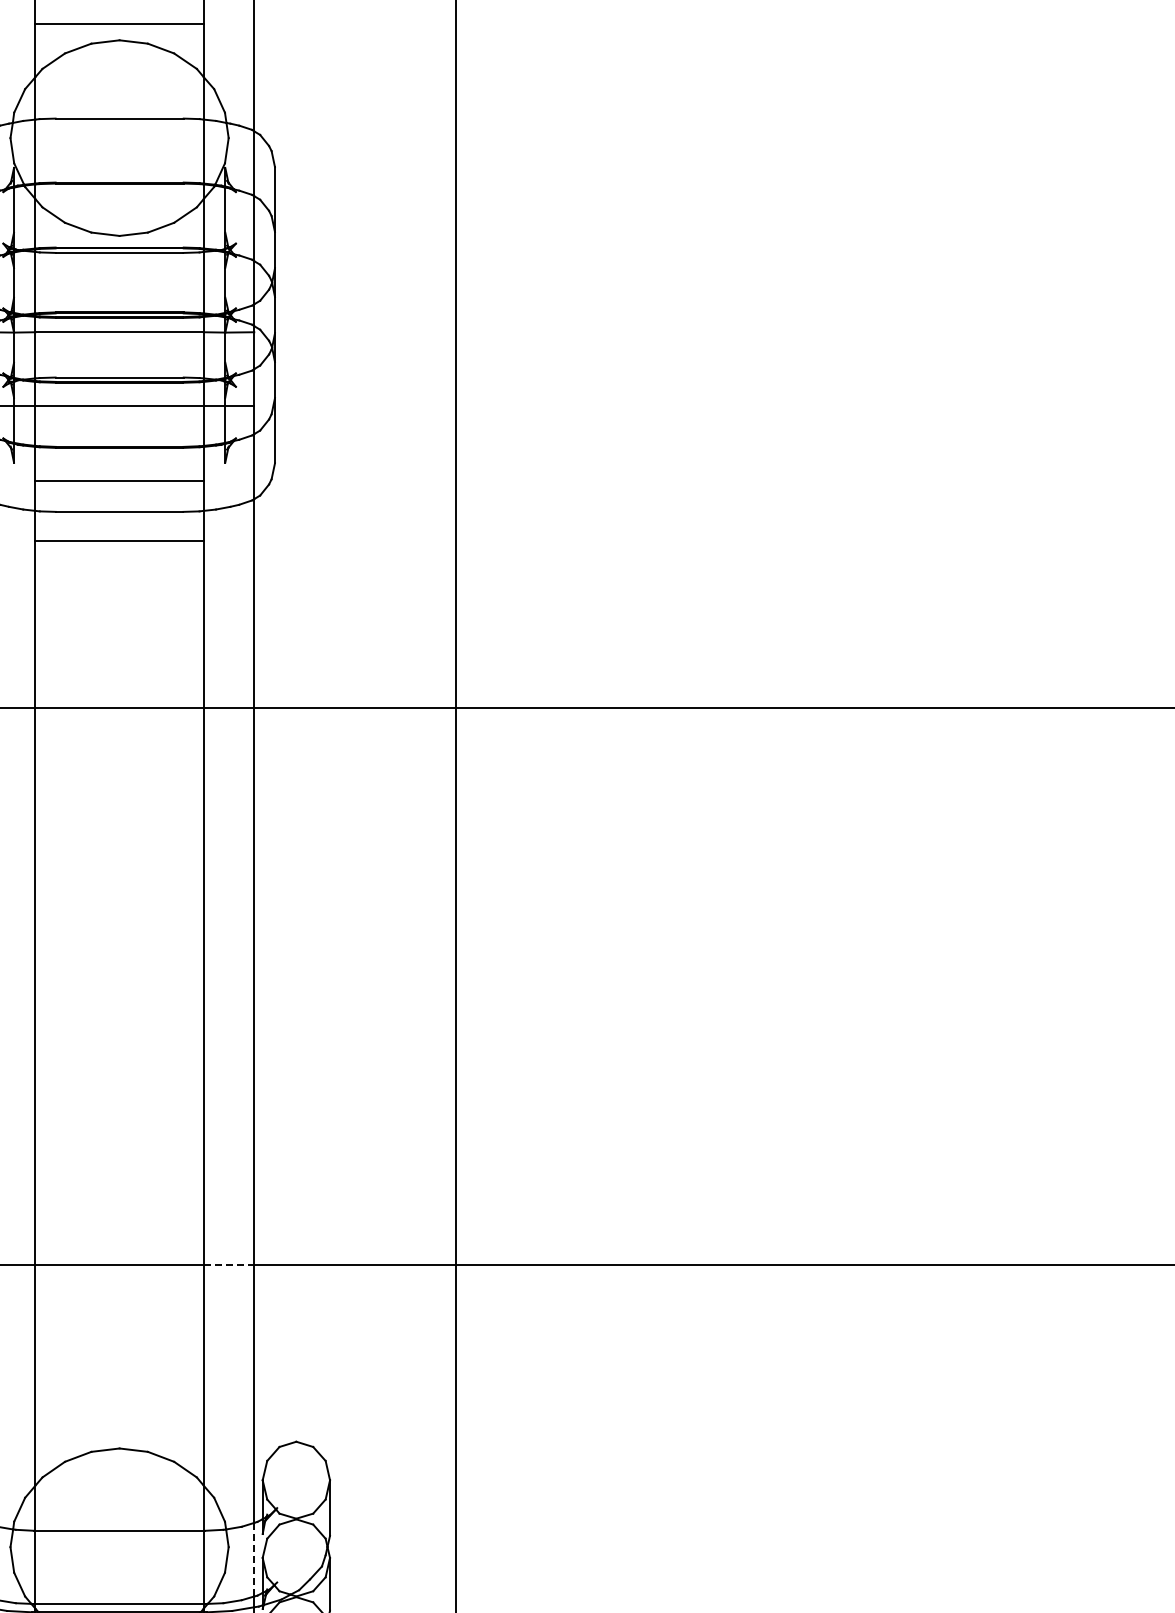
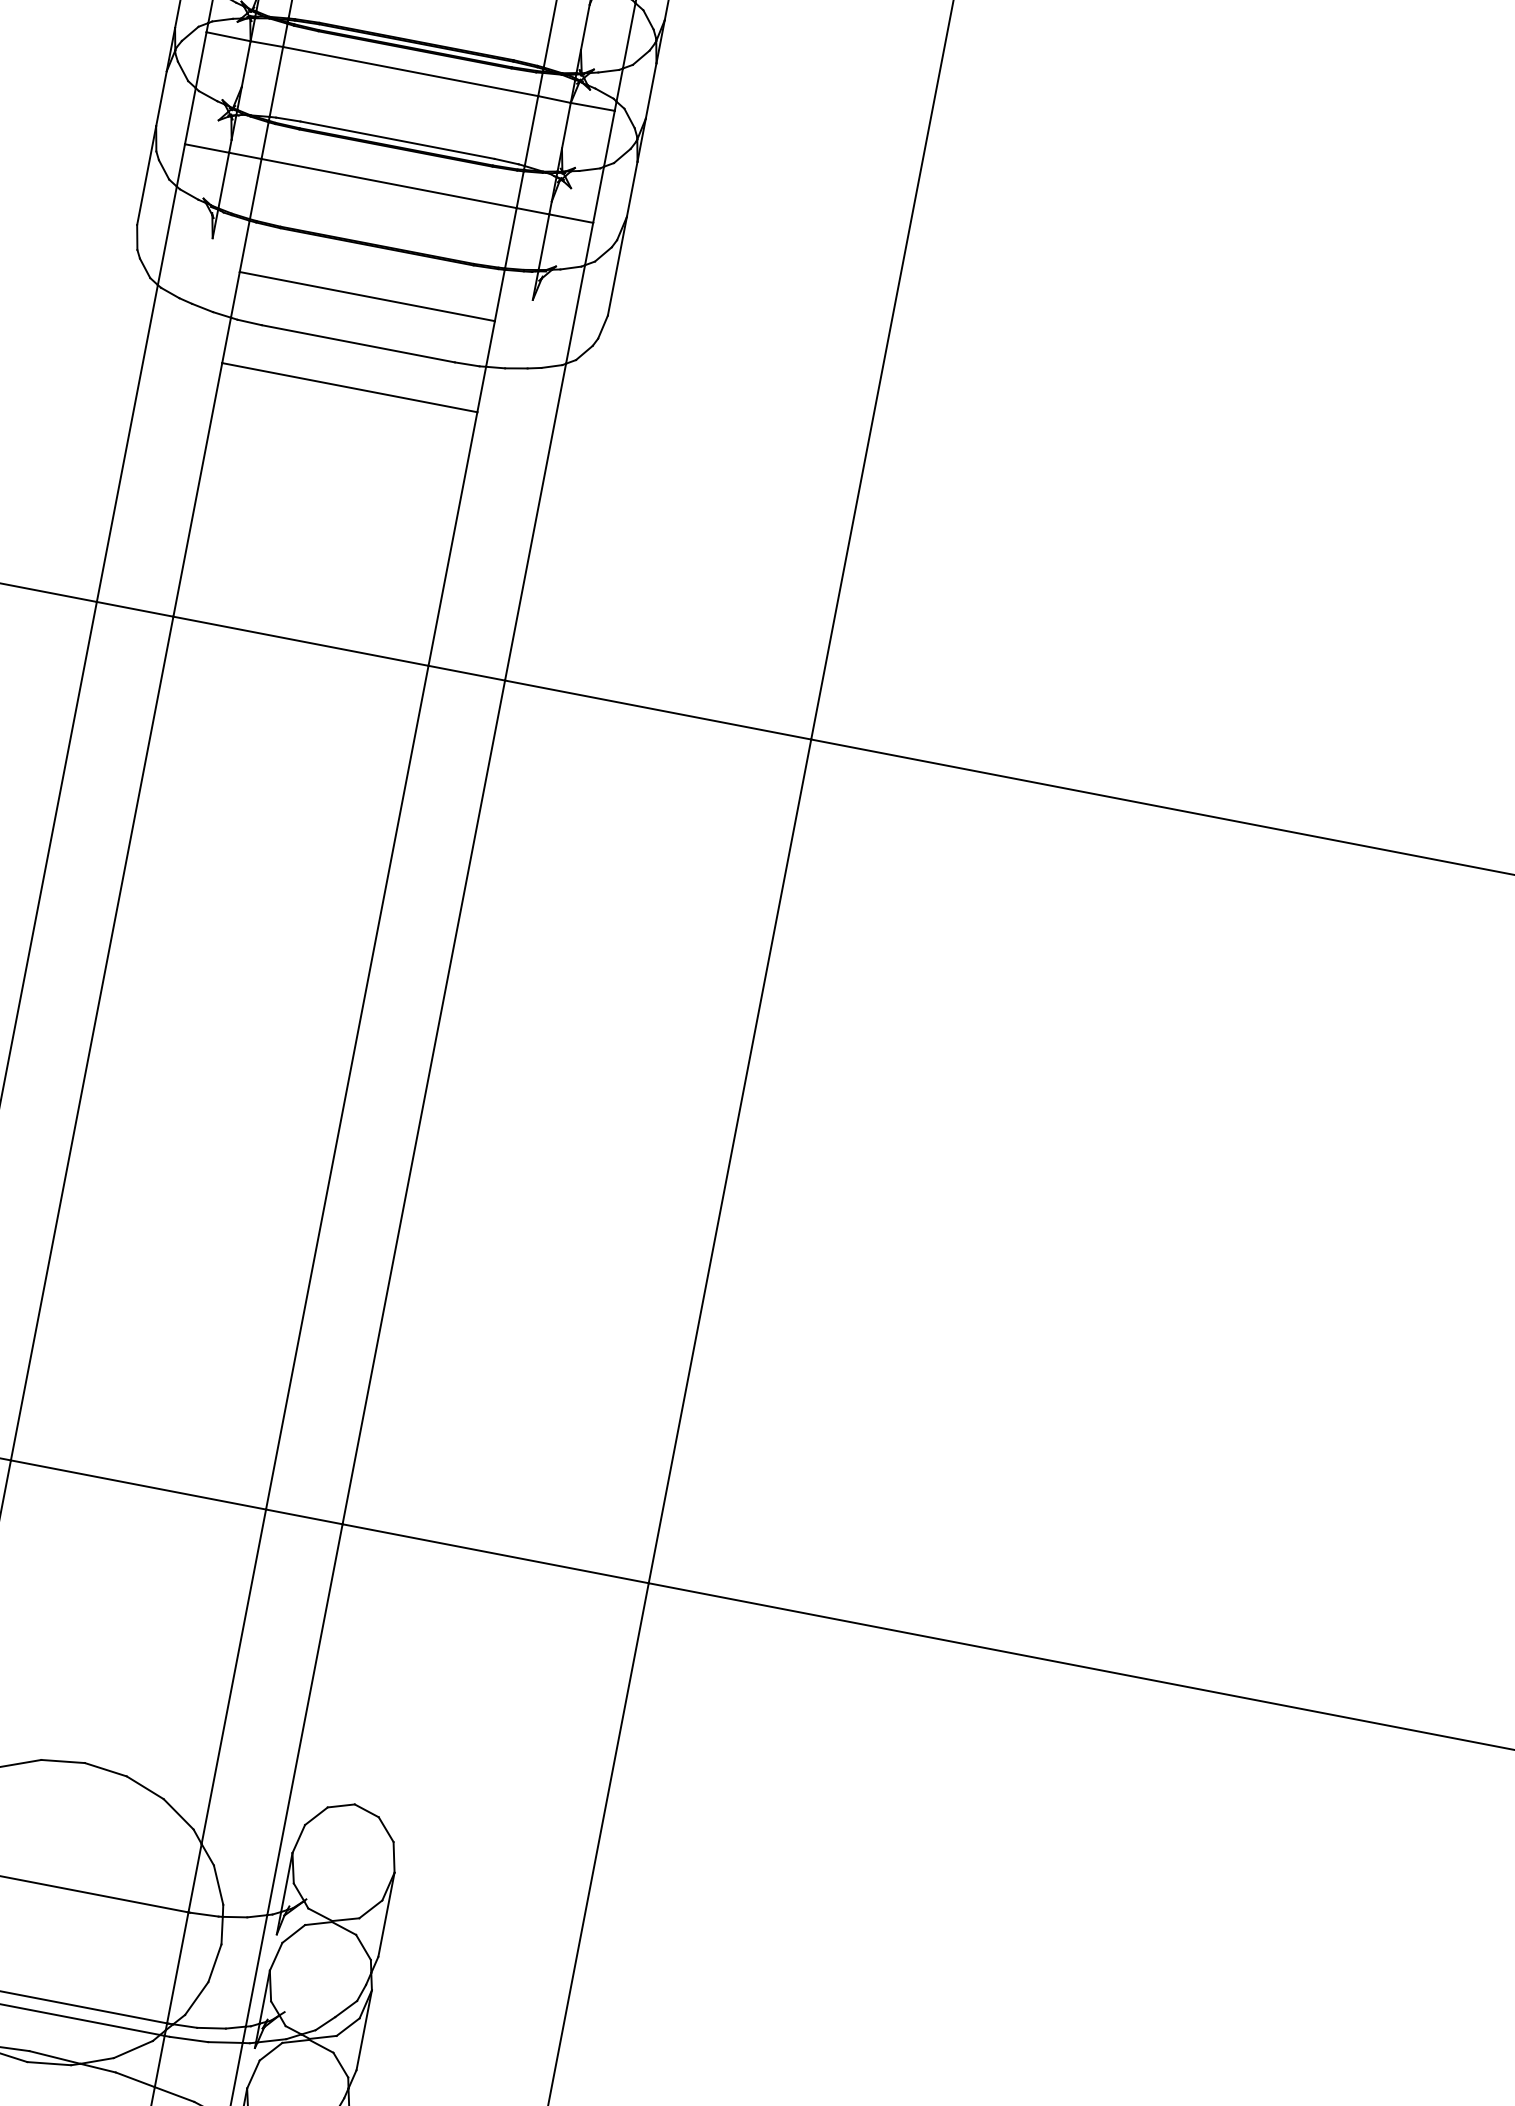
line: (229, 1264) -> (305, 1516), dashed -> solid
line: (254, 1559) -> (256, 1970), dashed -> solid

